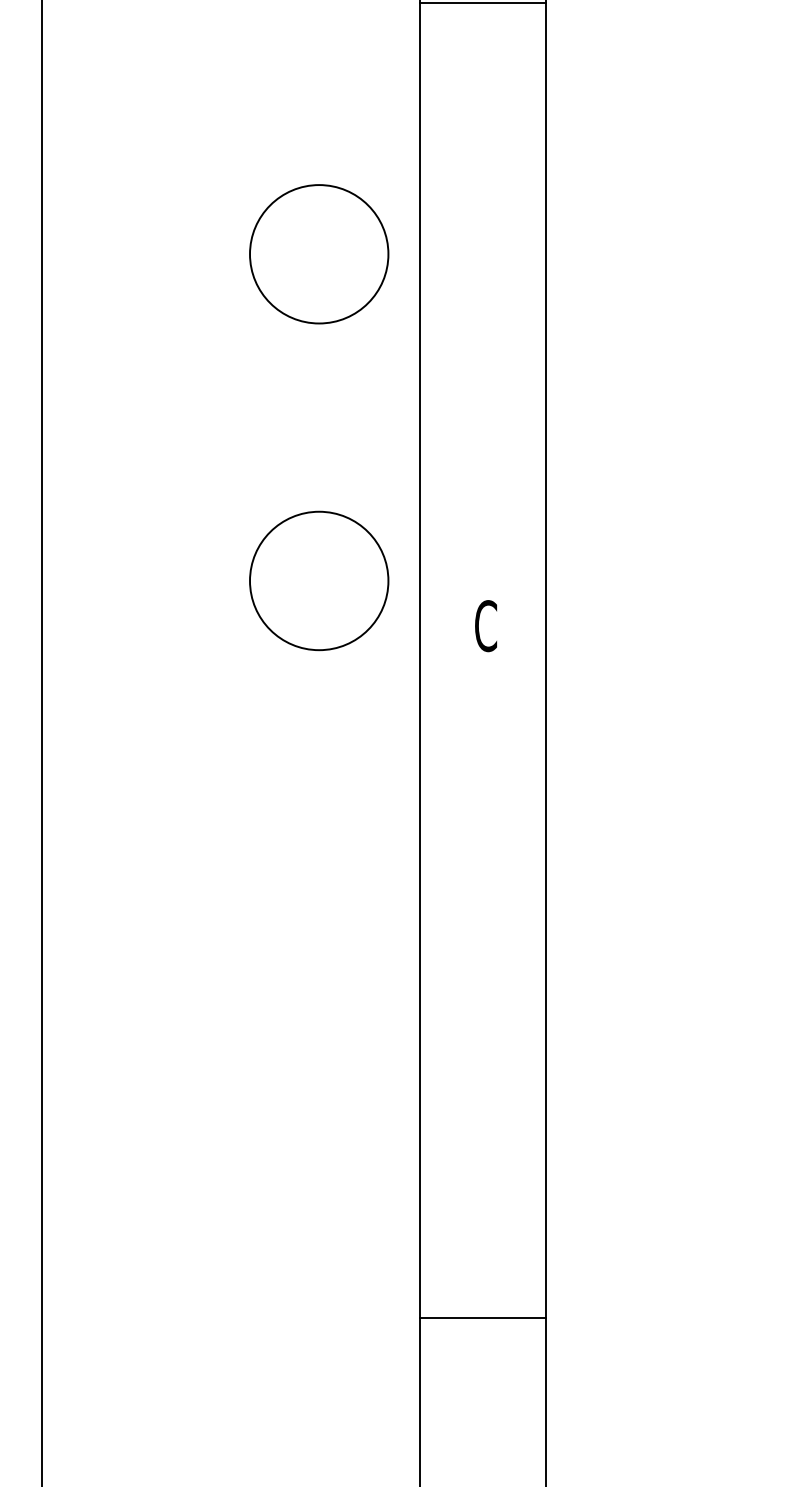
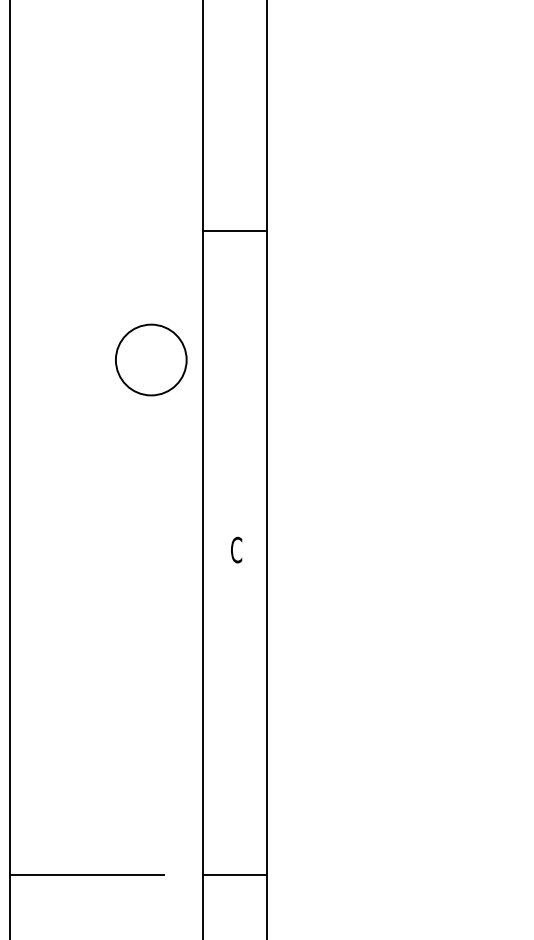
circle: (319, 579) -> (151, 526), removed
line: (192, 1260) -> (86, 874), added
line: (482, 1317) -> (234, 874), moved

